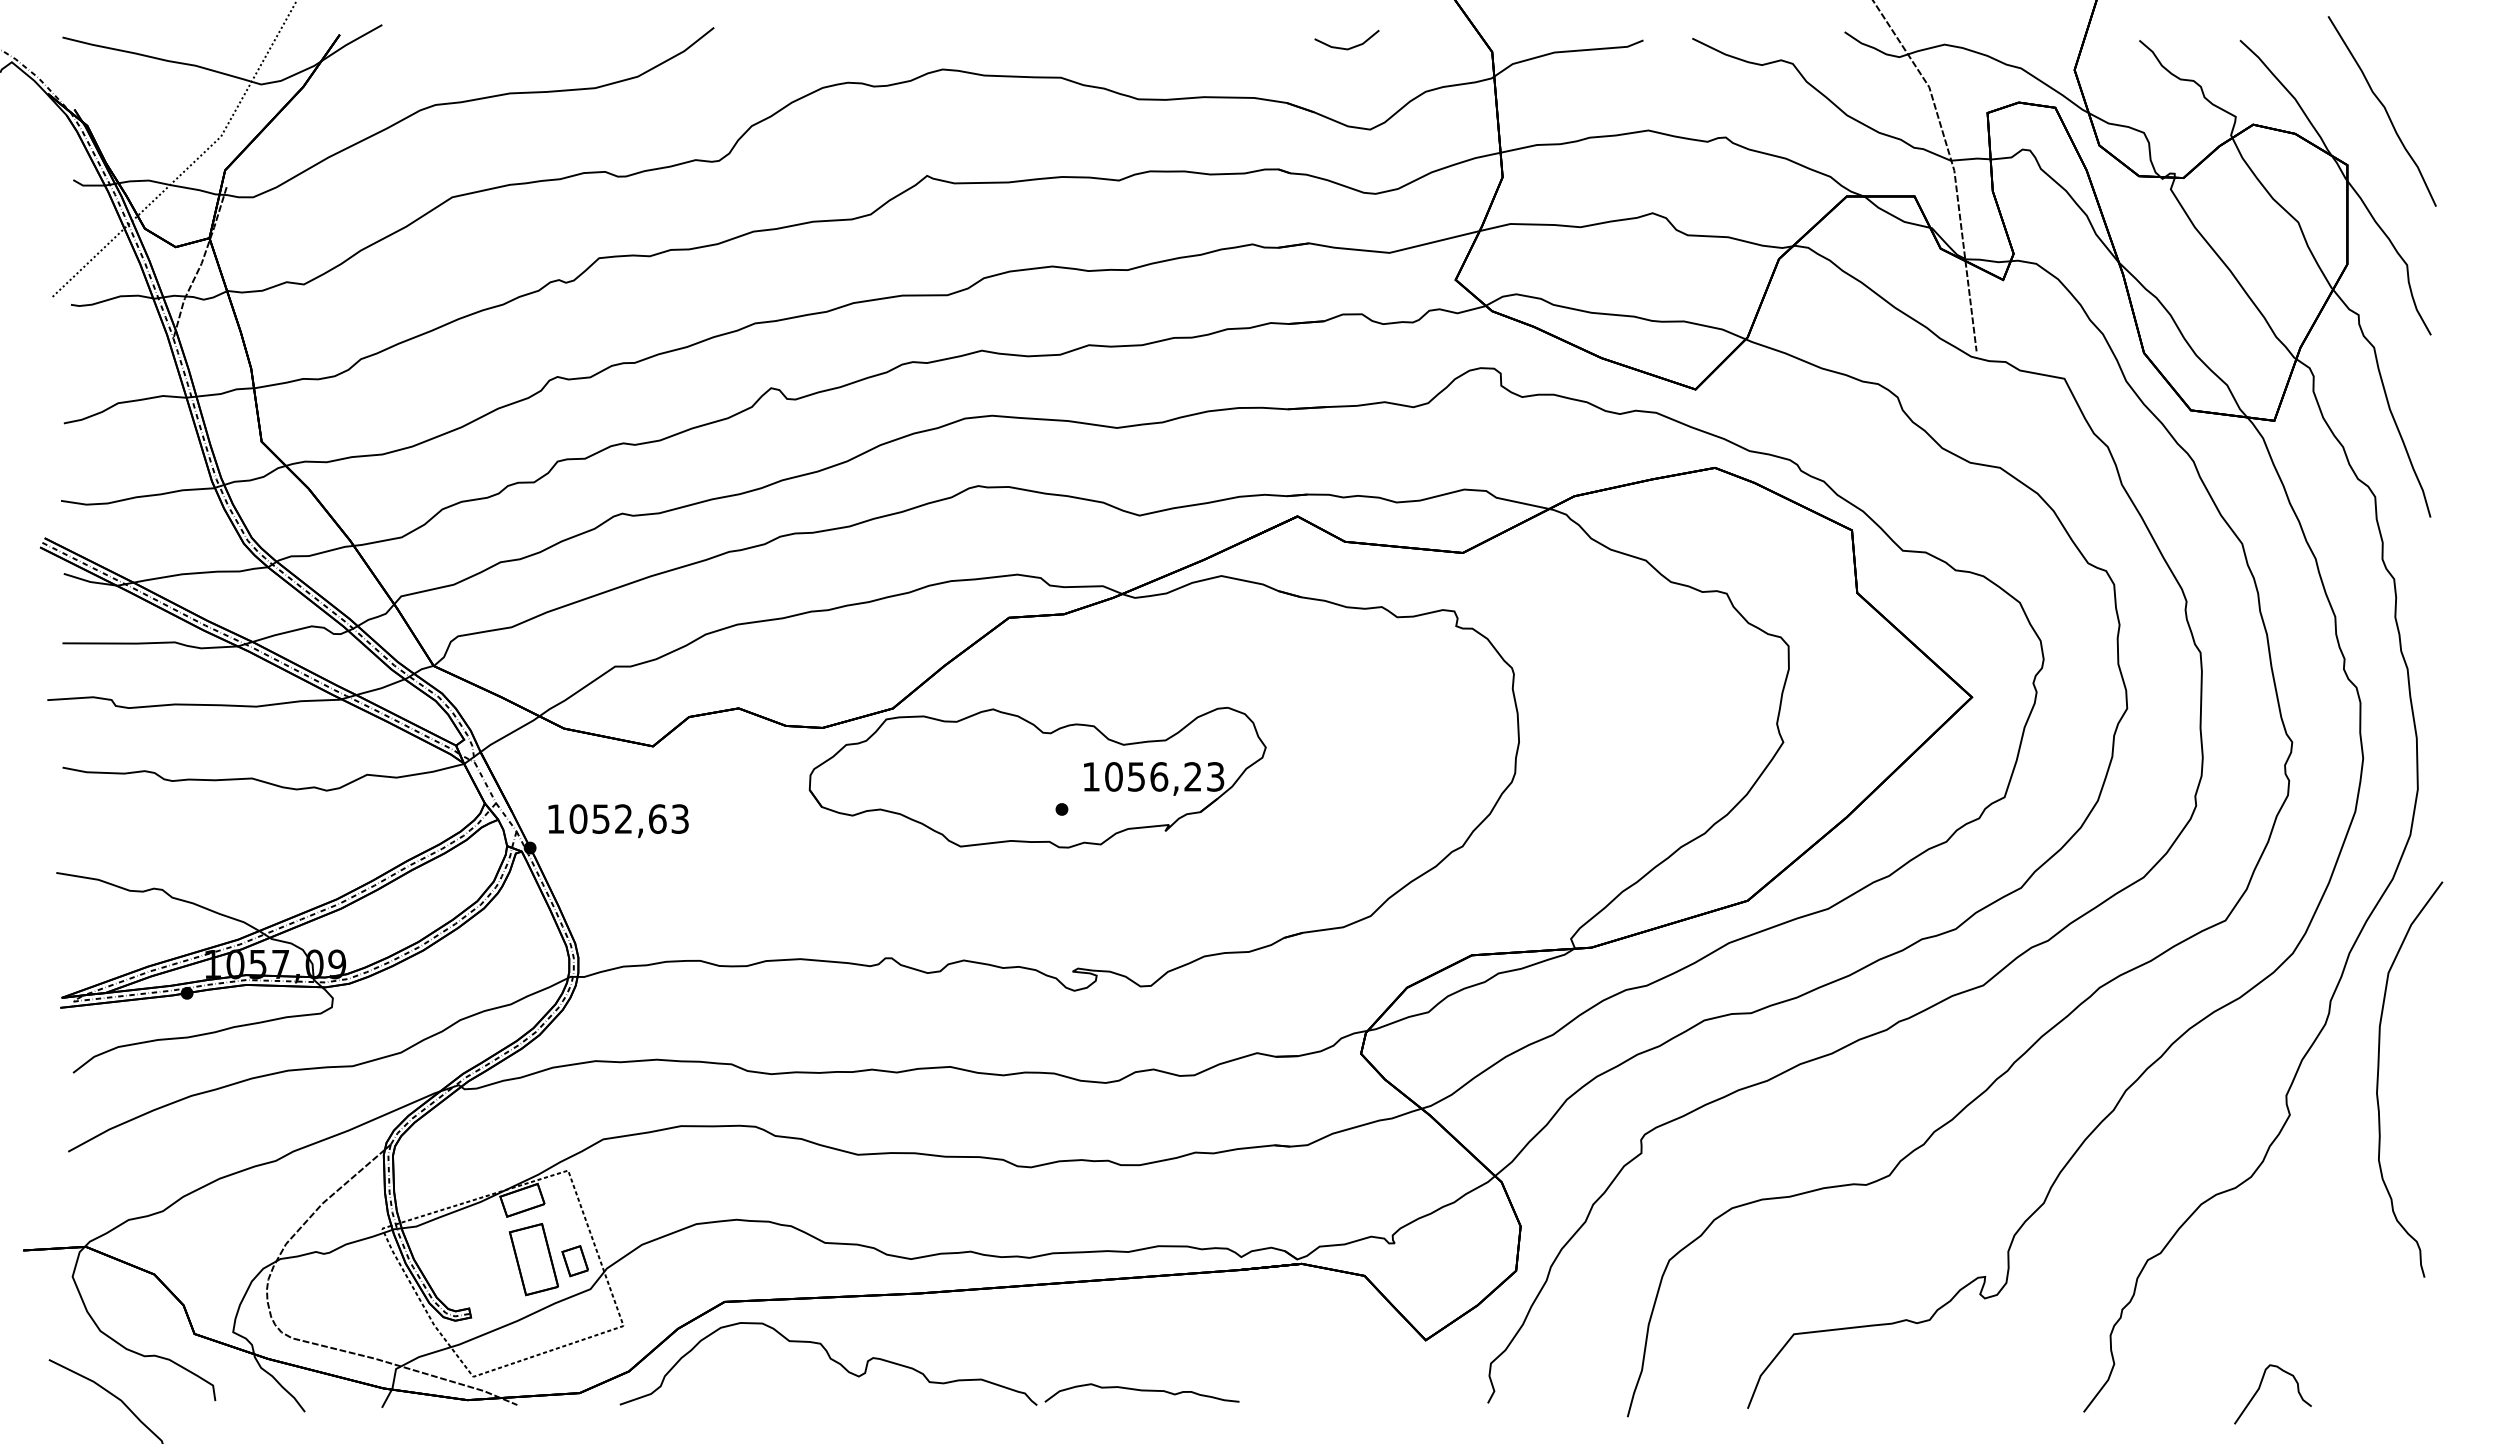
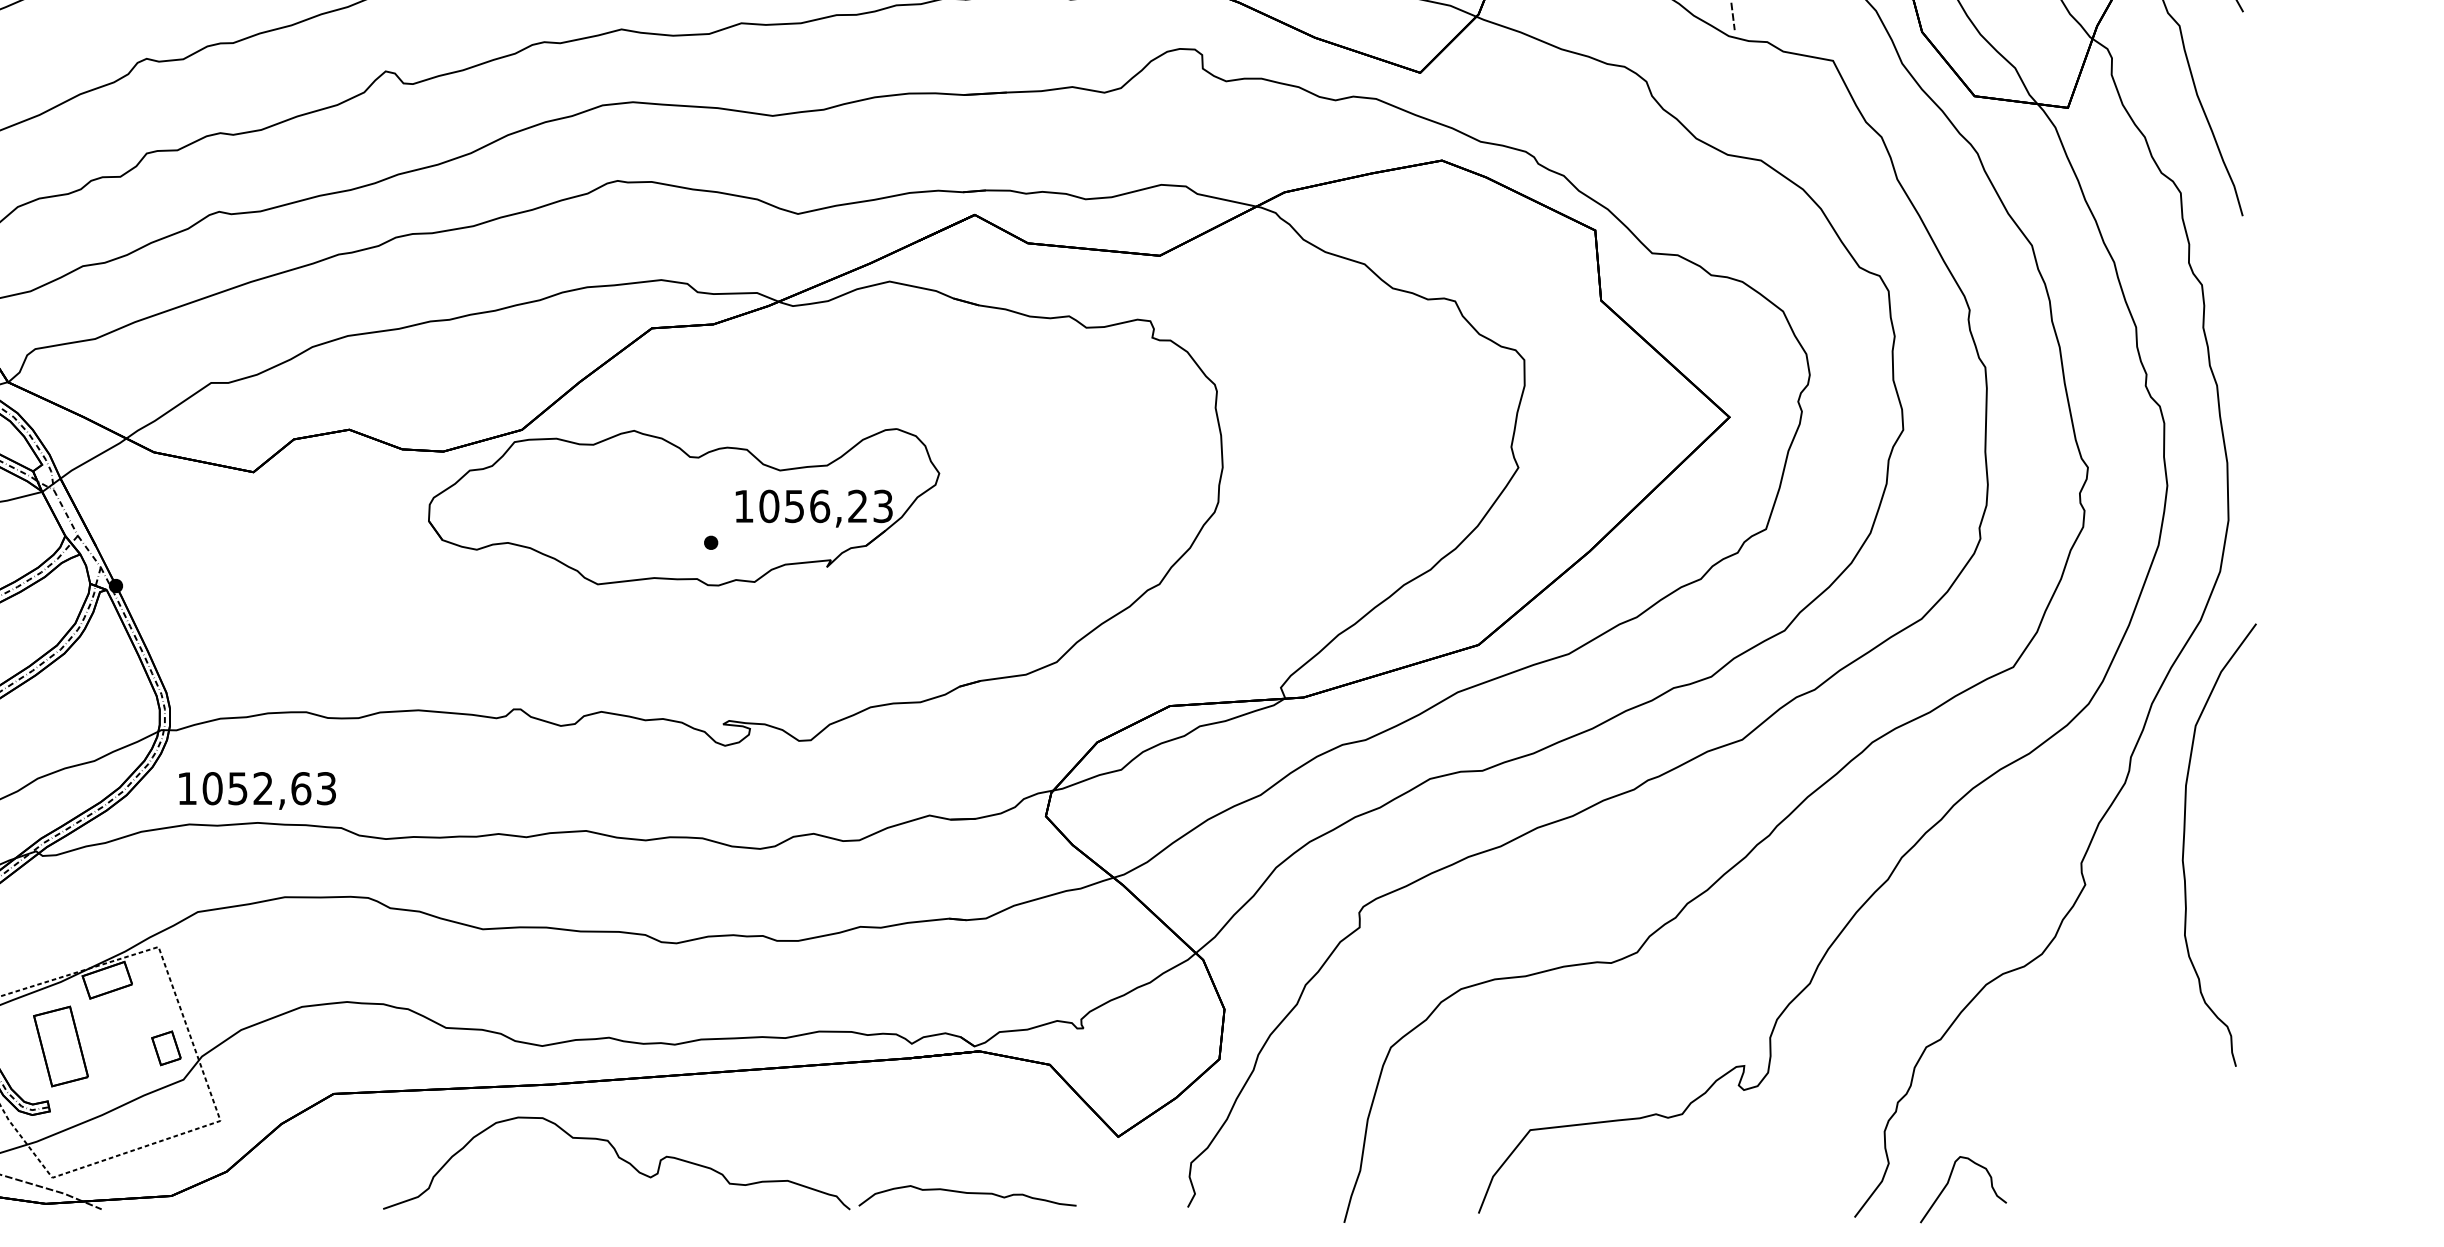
text: (618, 820) -> (257, 790), moved
part: (533, 1259) -> (60, 1046), moved
part: (922, 1372) -> (721, 1172), moved
curve: (2260, 1387) -> (1949, 1181), moved

